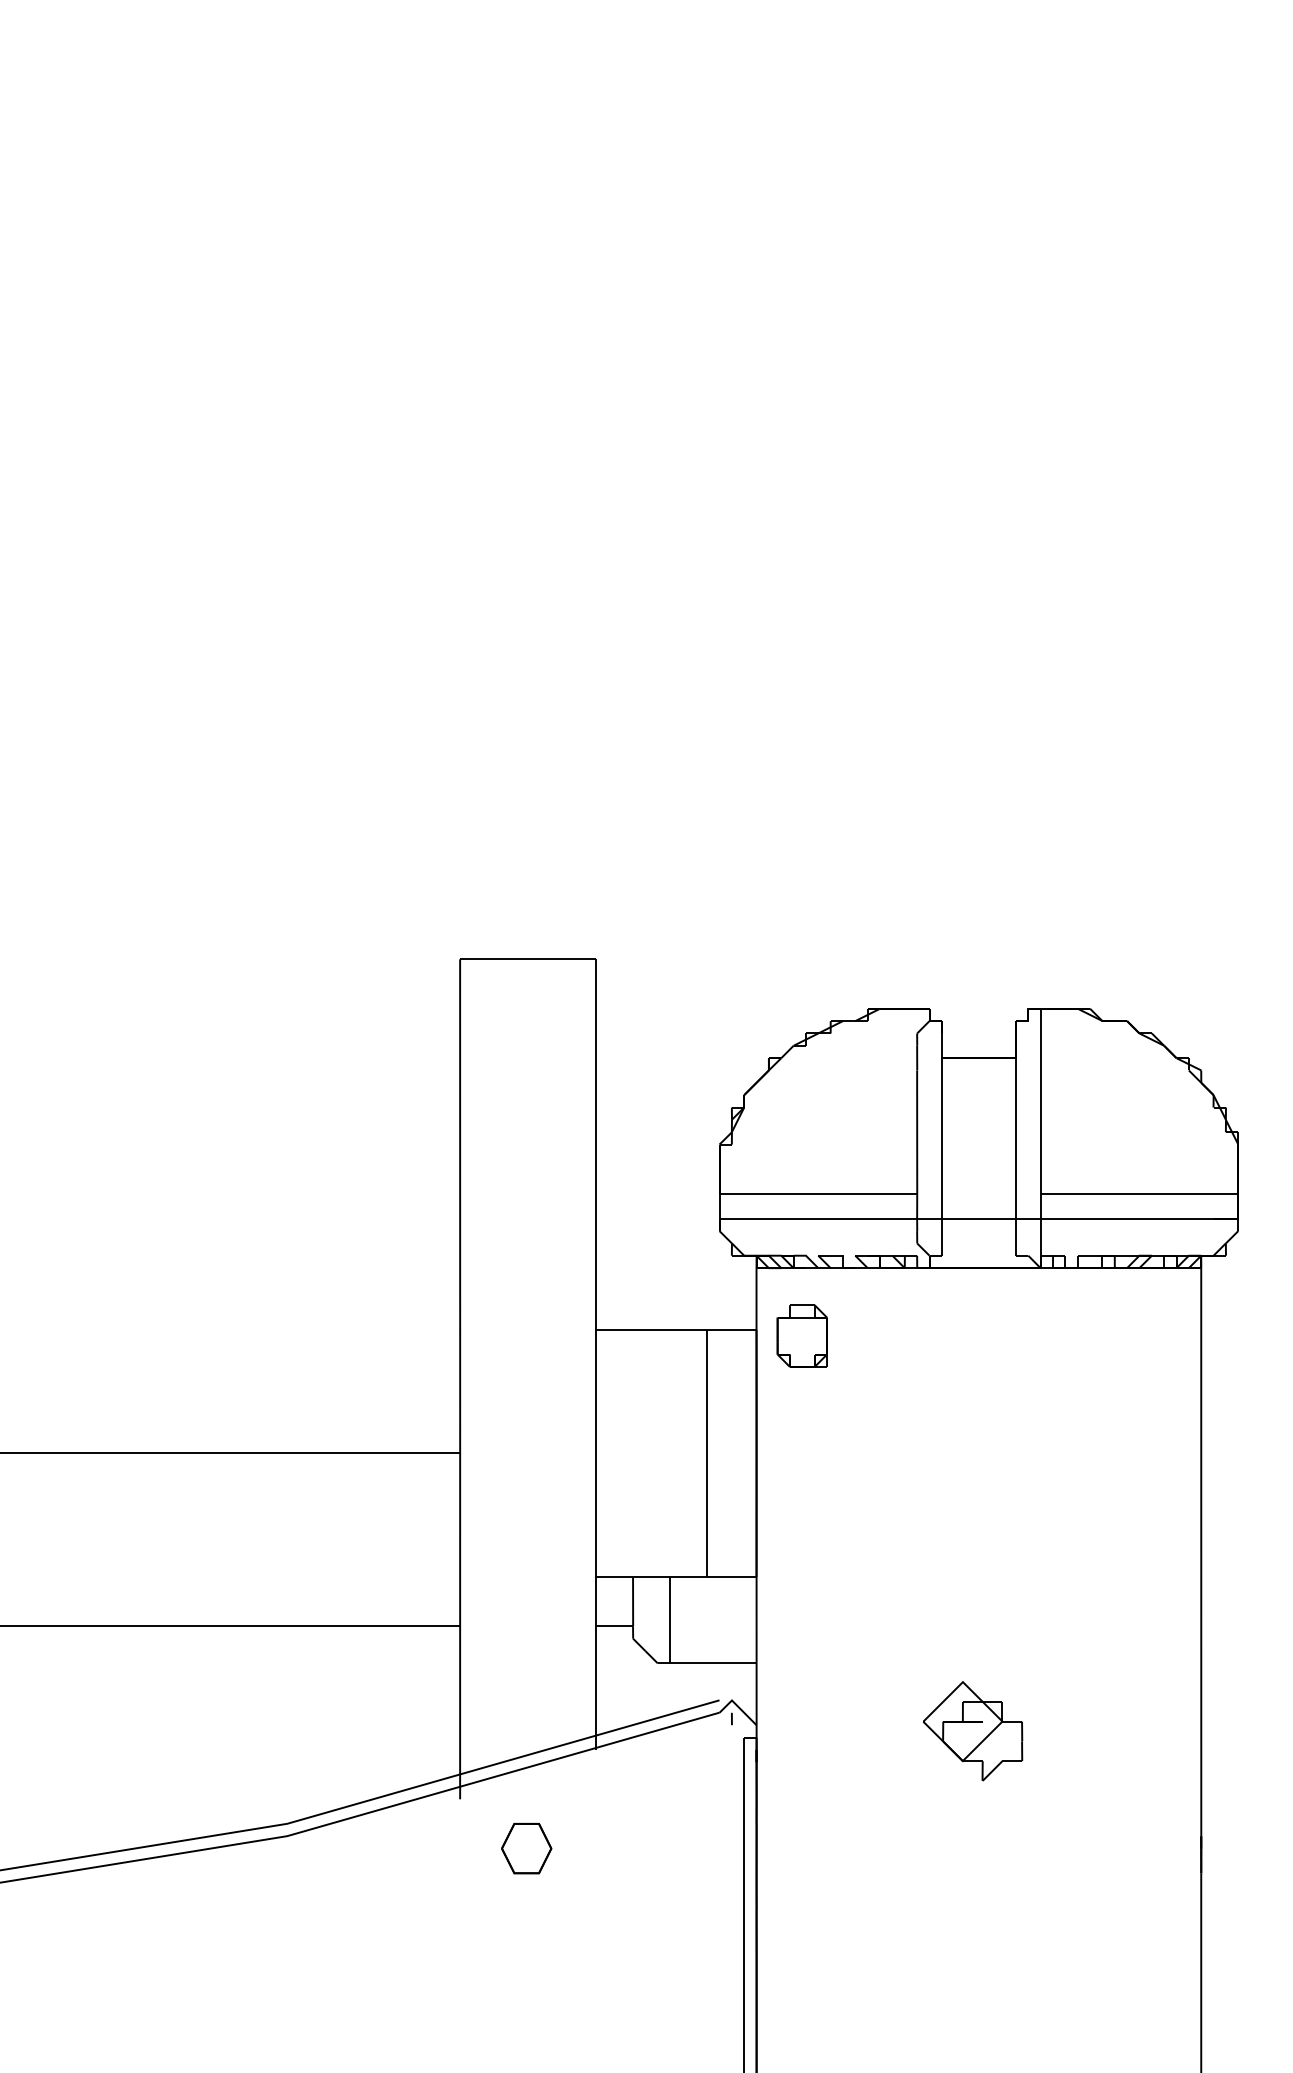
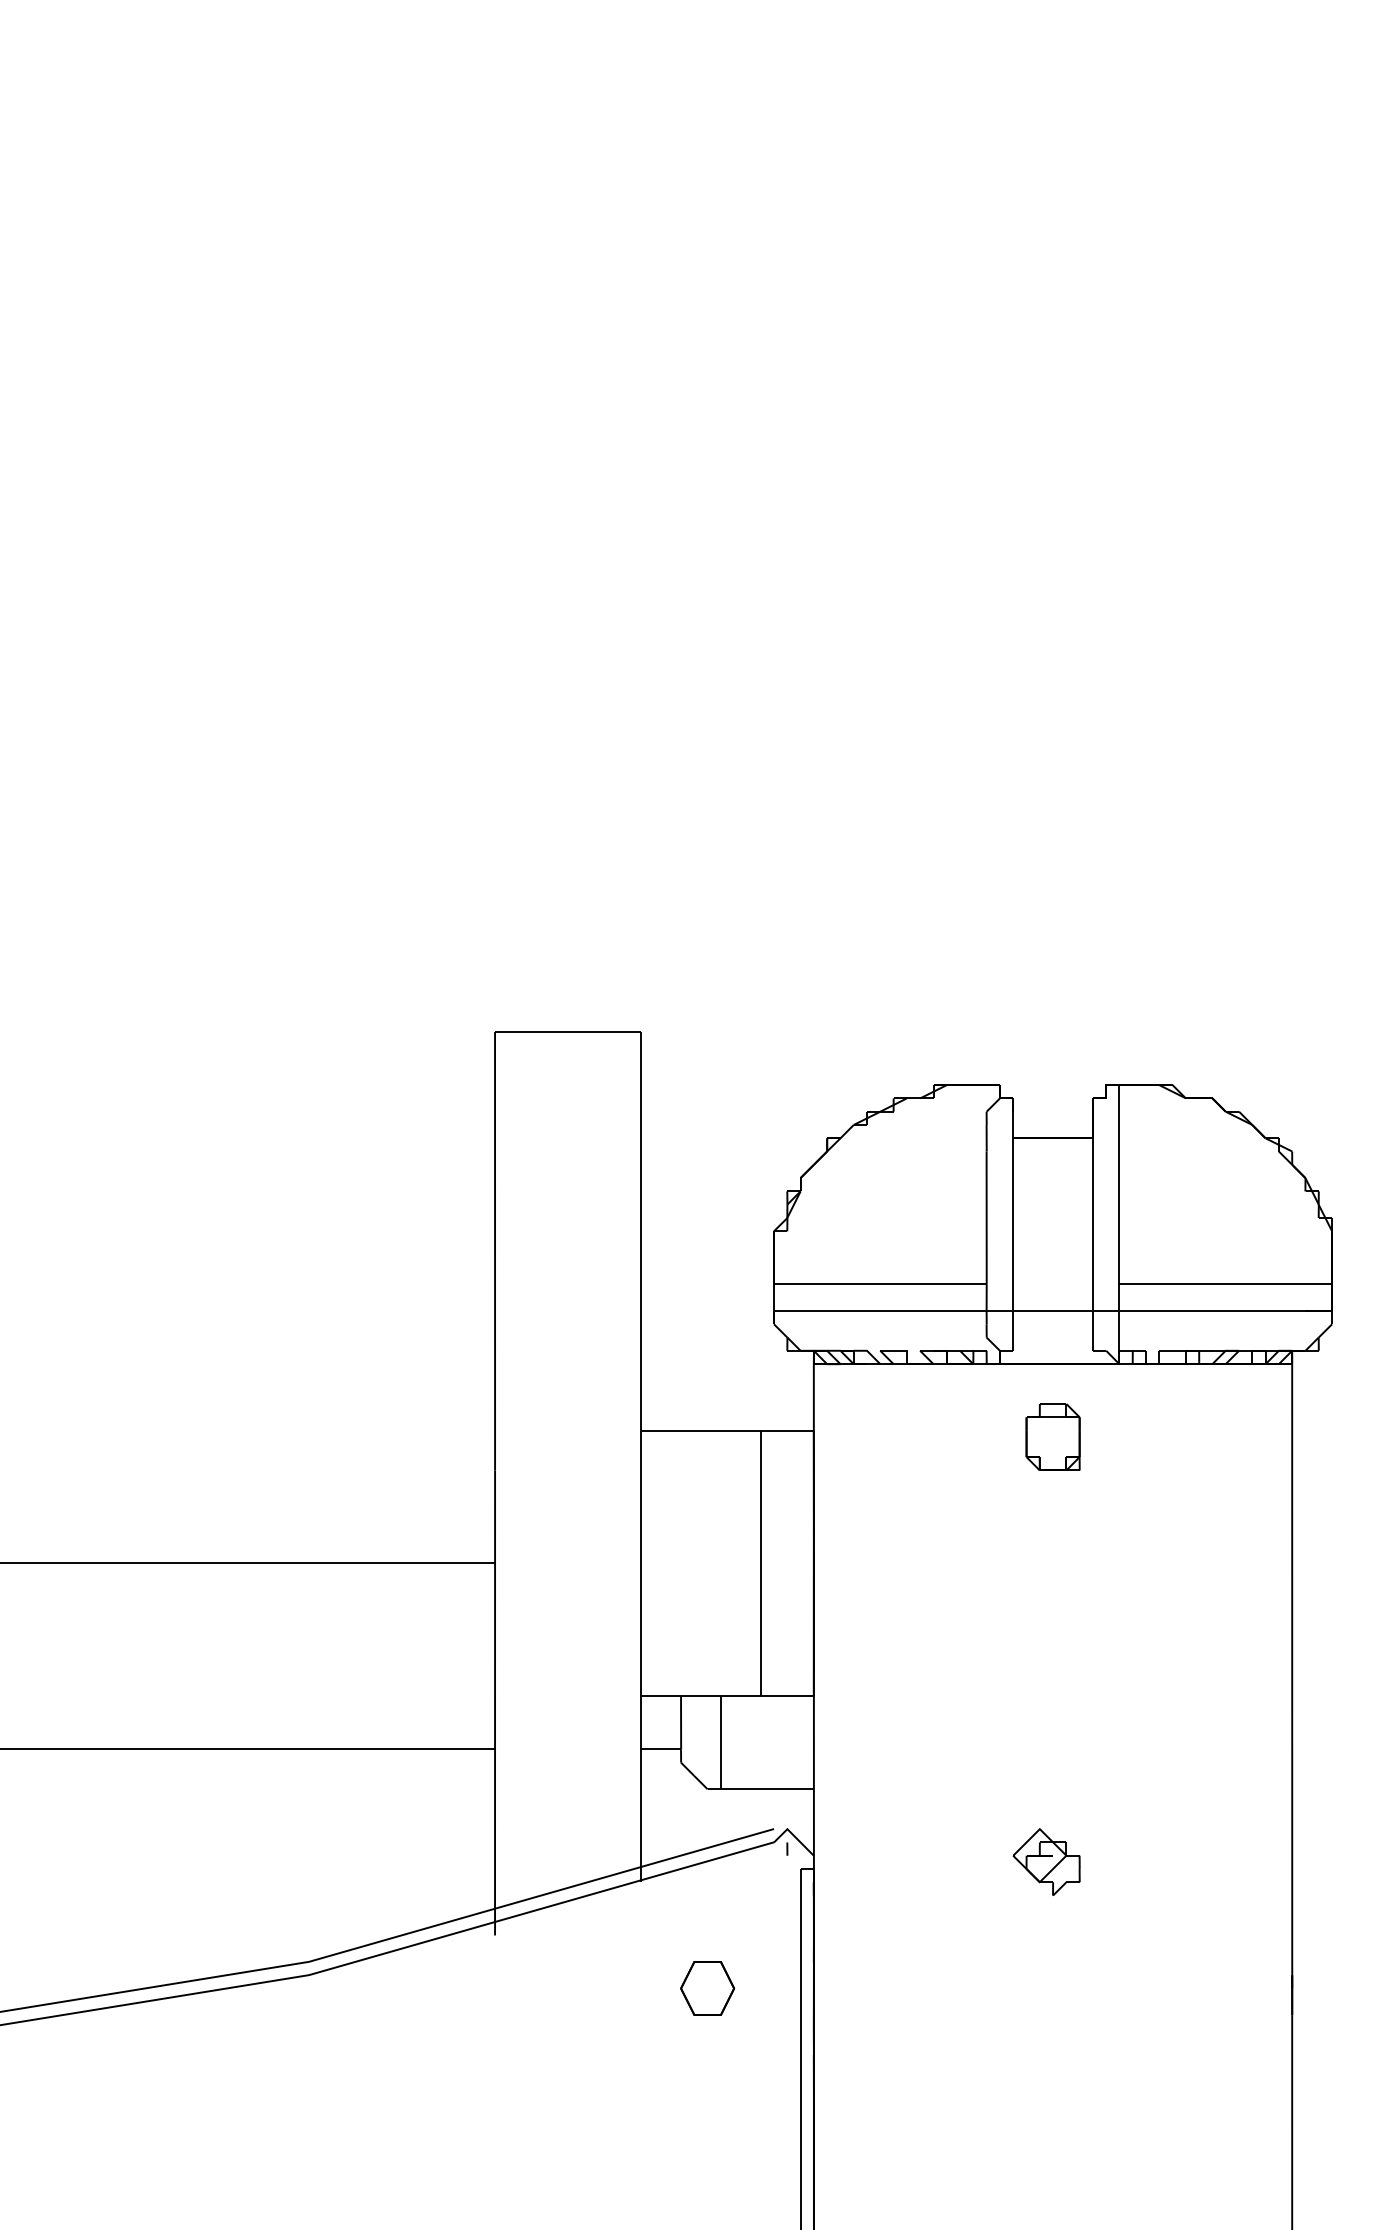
part: (801, 1335) -> (1052, 1436), moved
part: (972, 1730) -> (1046, 1861), size x0.62
part: (526, 1848) -> (707, 1988), moved

